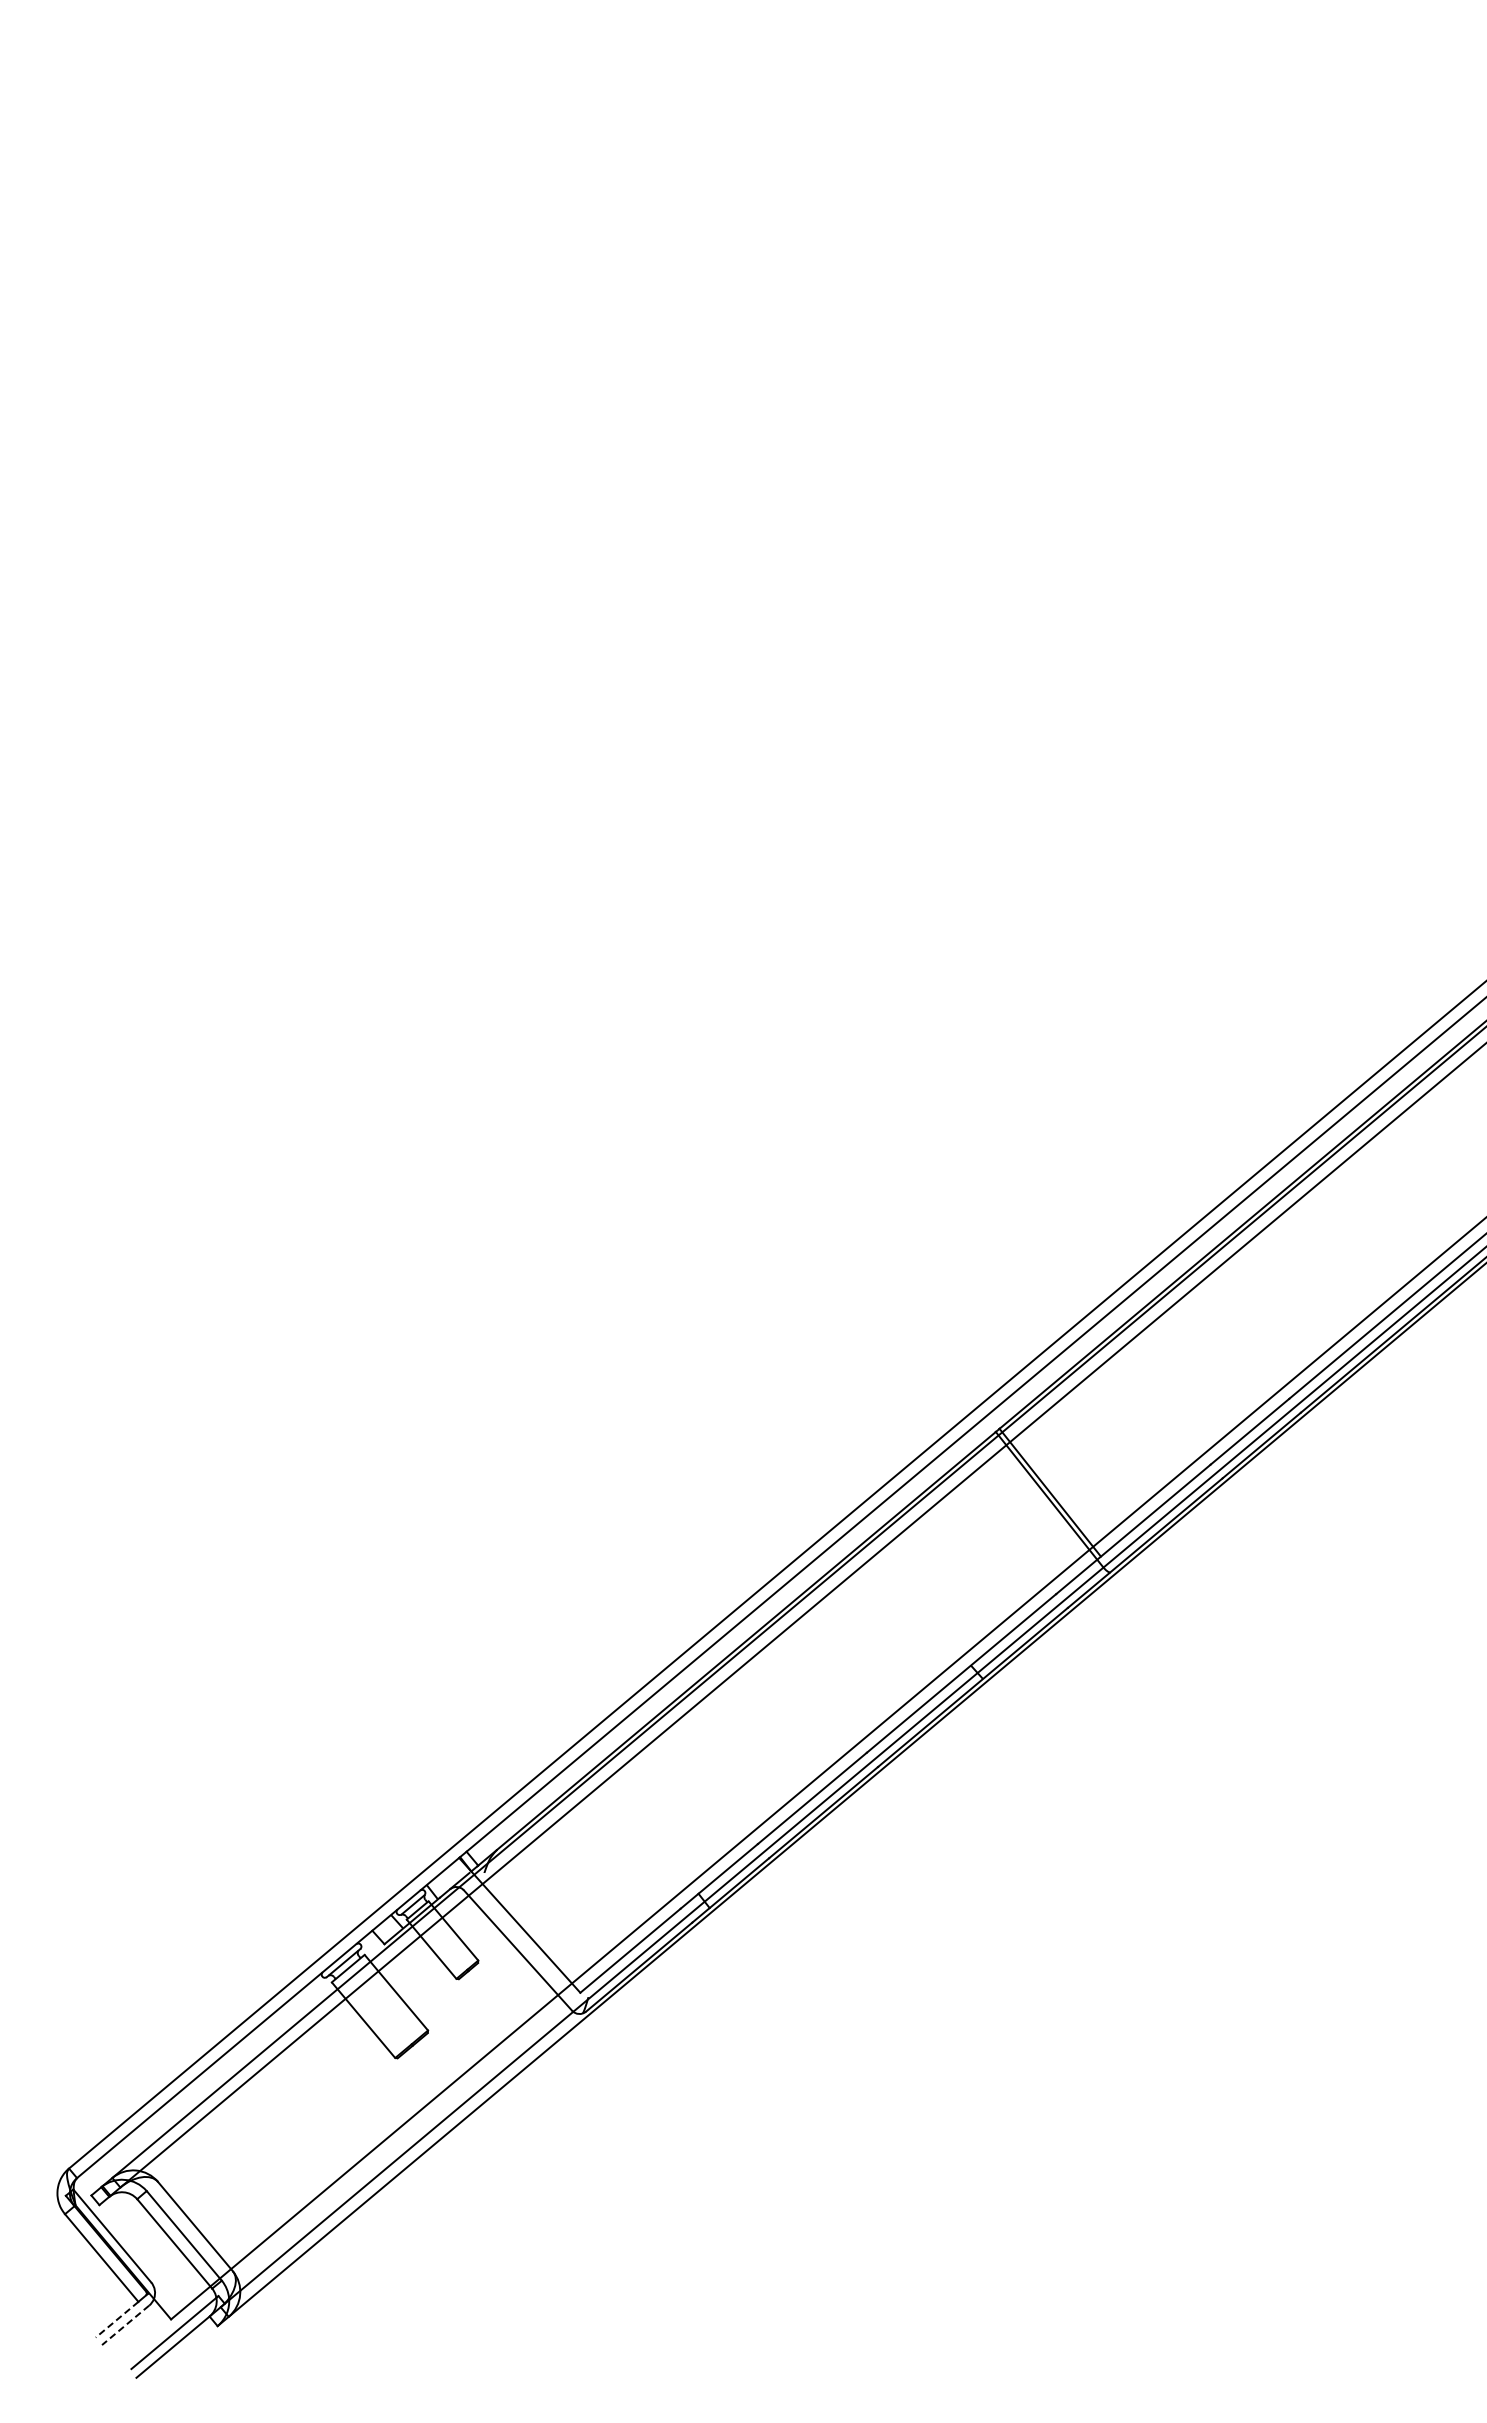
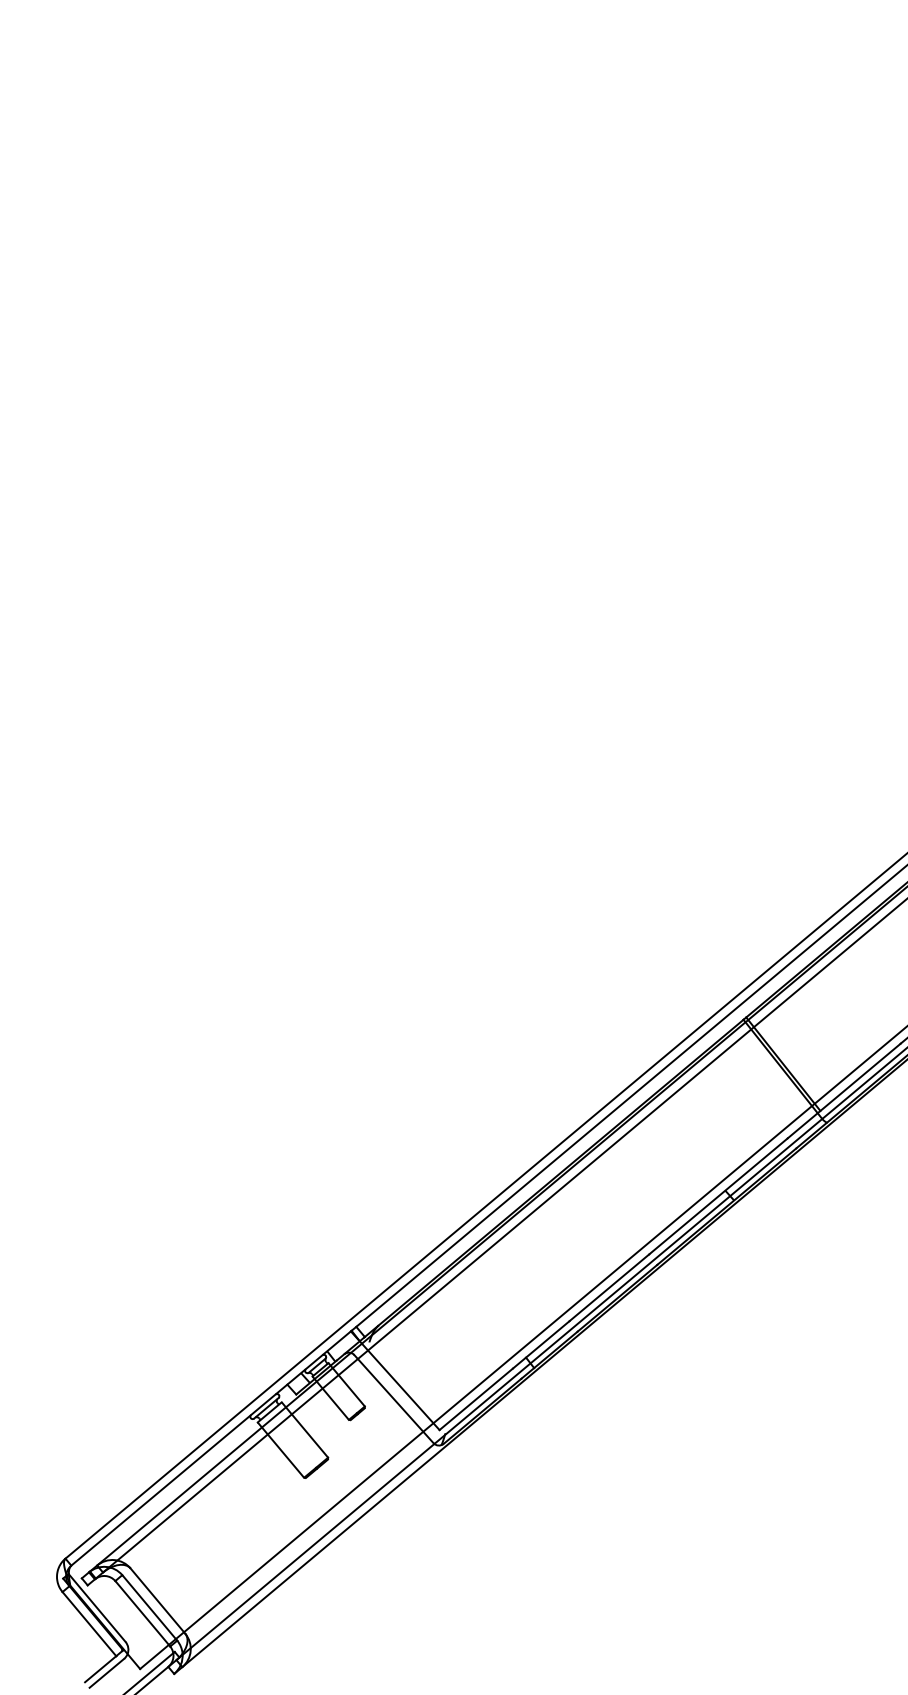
line: (117, 2319) -> (100, 1669), dashed -> solid
line: (125, 2325) -> (106, 1673), dashed -> solid

